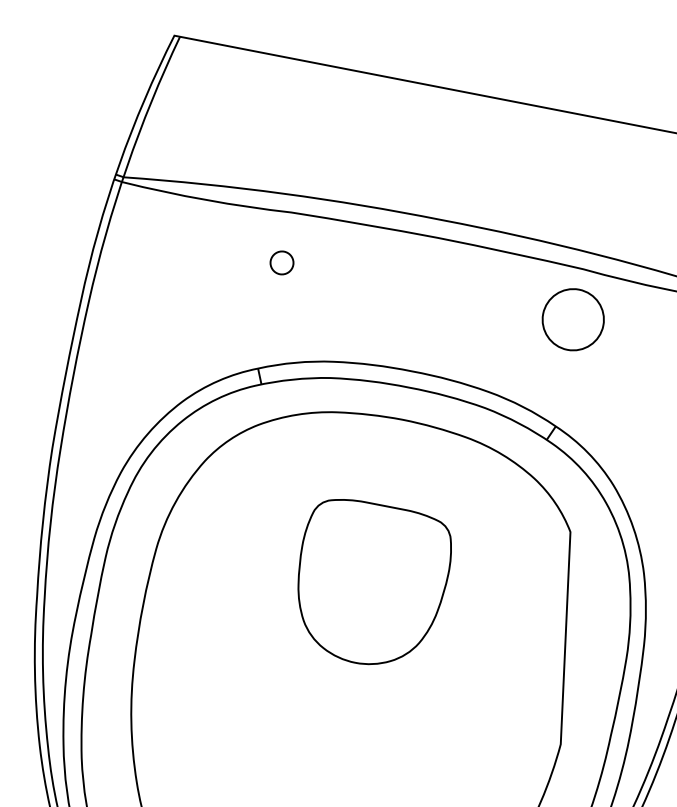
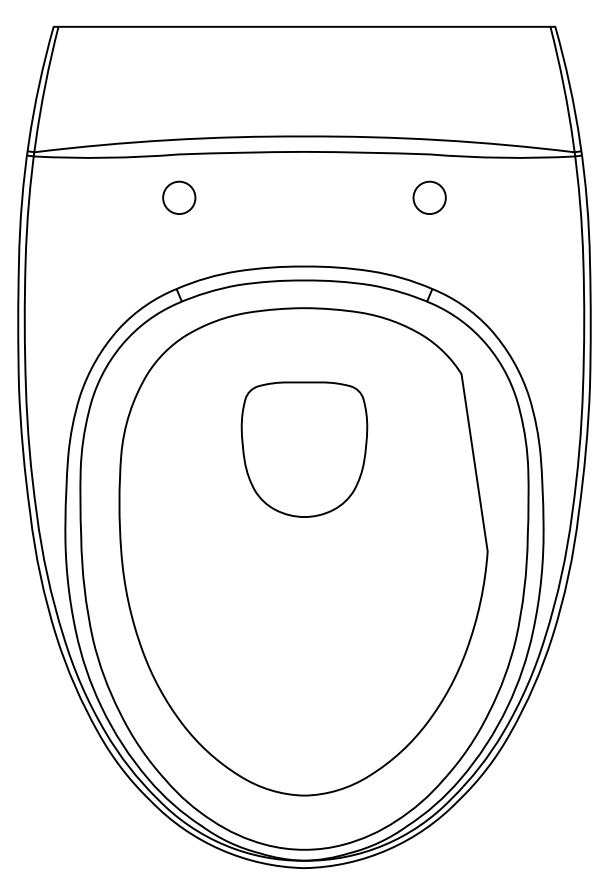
circle: (282, 262) -> (179, 197), size x1.67
circle: (573, 319) -> (429, 197), size x0.62

